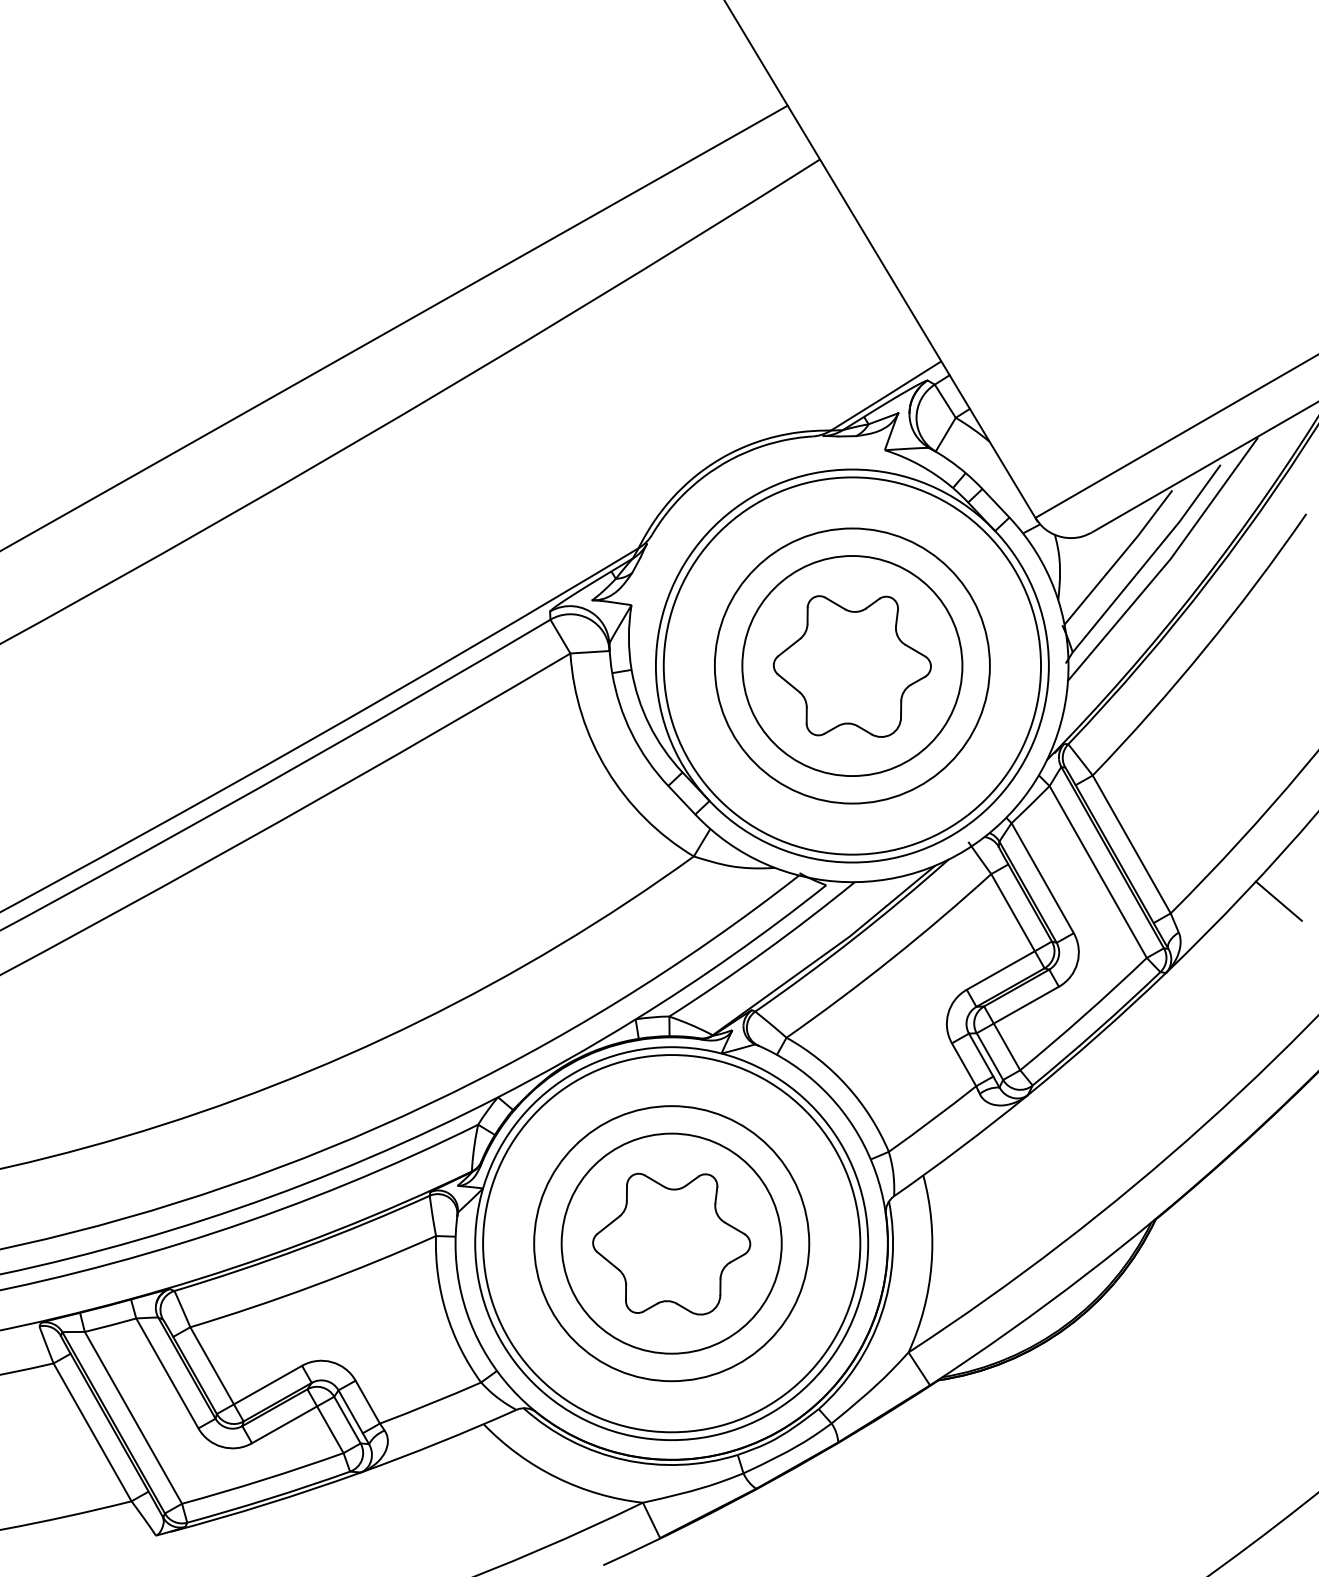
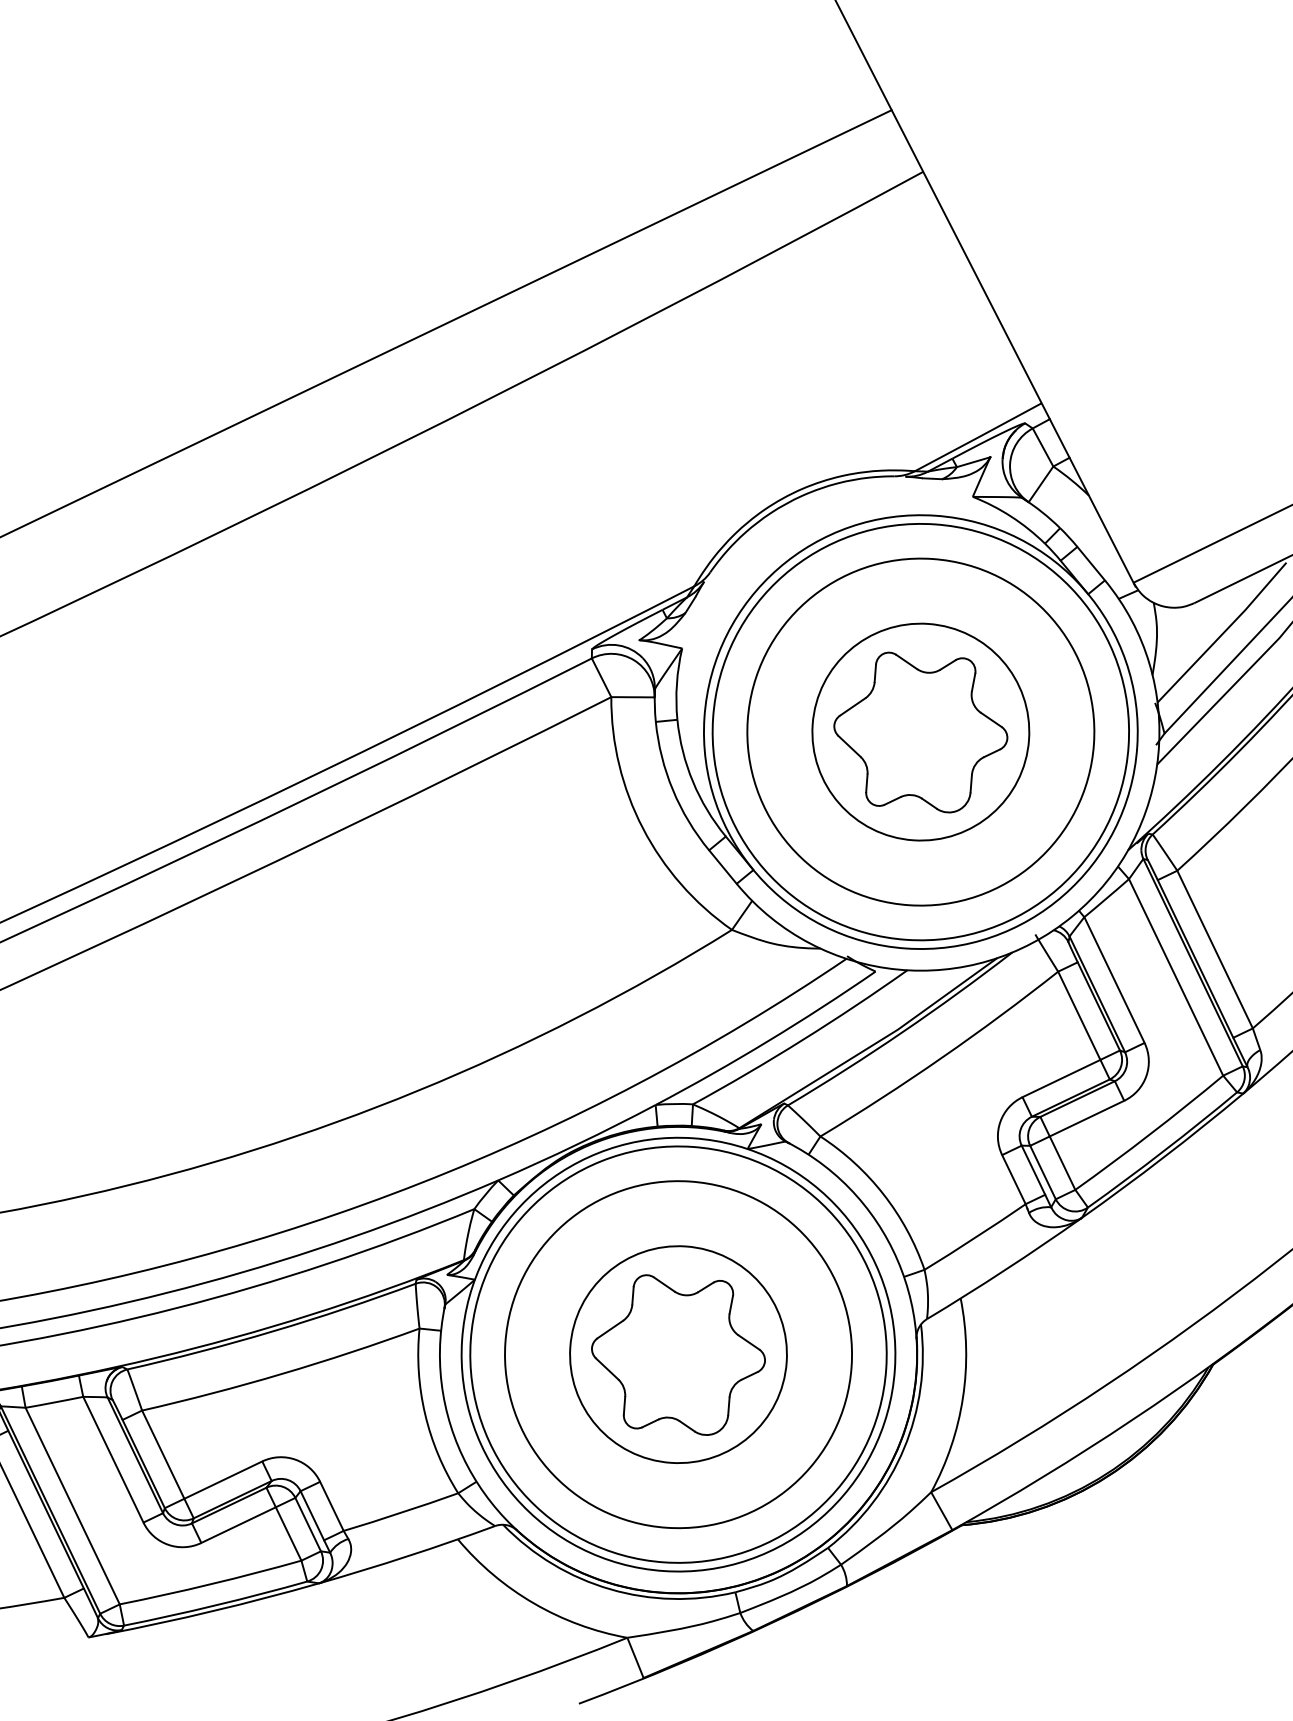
circle: (852, 665) -> (921, 731), size x0.71
circle: (852, 665) -> (921, 731), size x1.43
circle: (671, 1243) -> (678, 1354), size x0.71
circle: (671, 1243) -> (678, 1354), size x1.43

